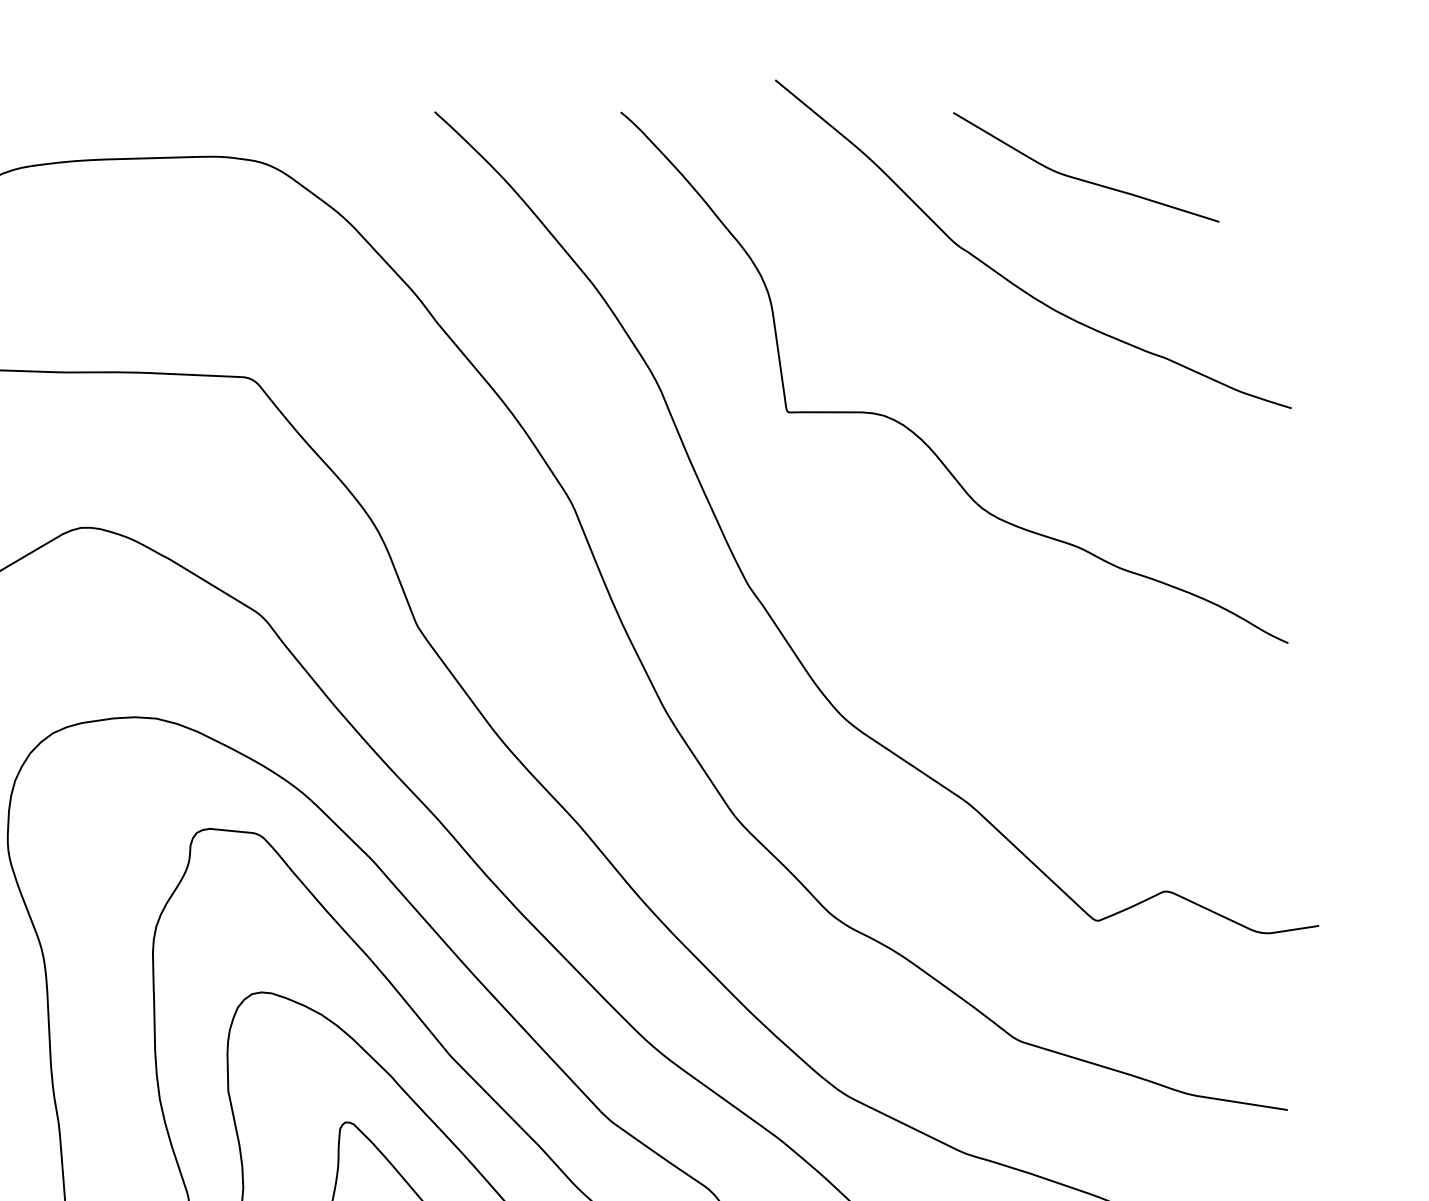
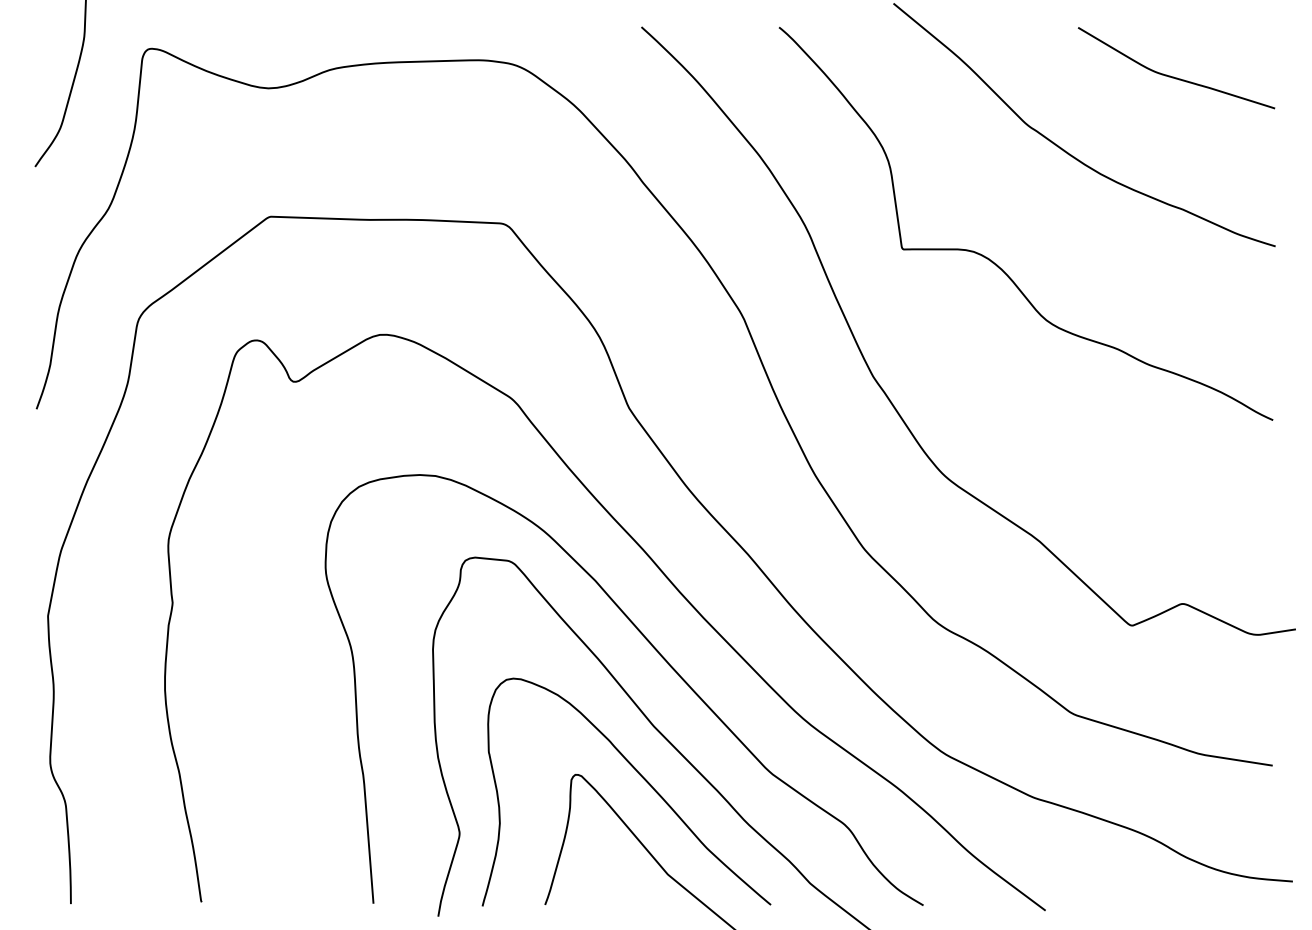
curve: (1082, 178) -> (1173, 76), moved

